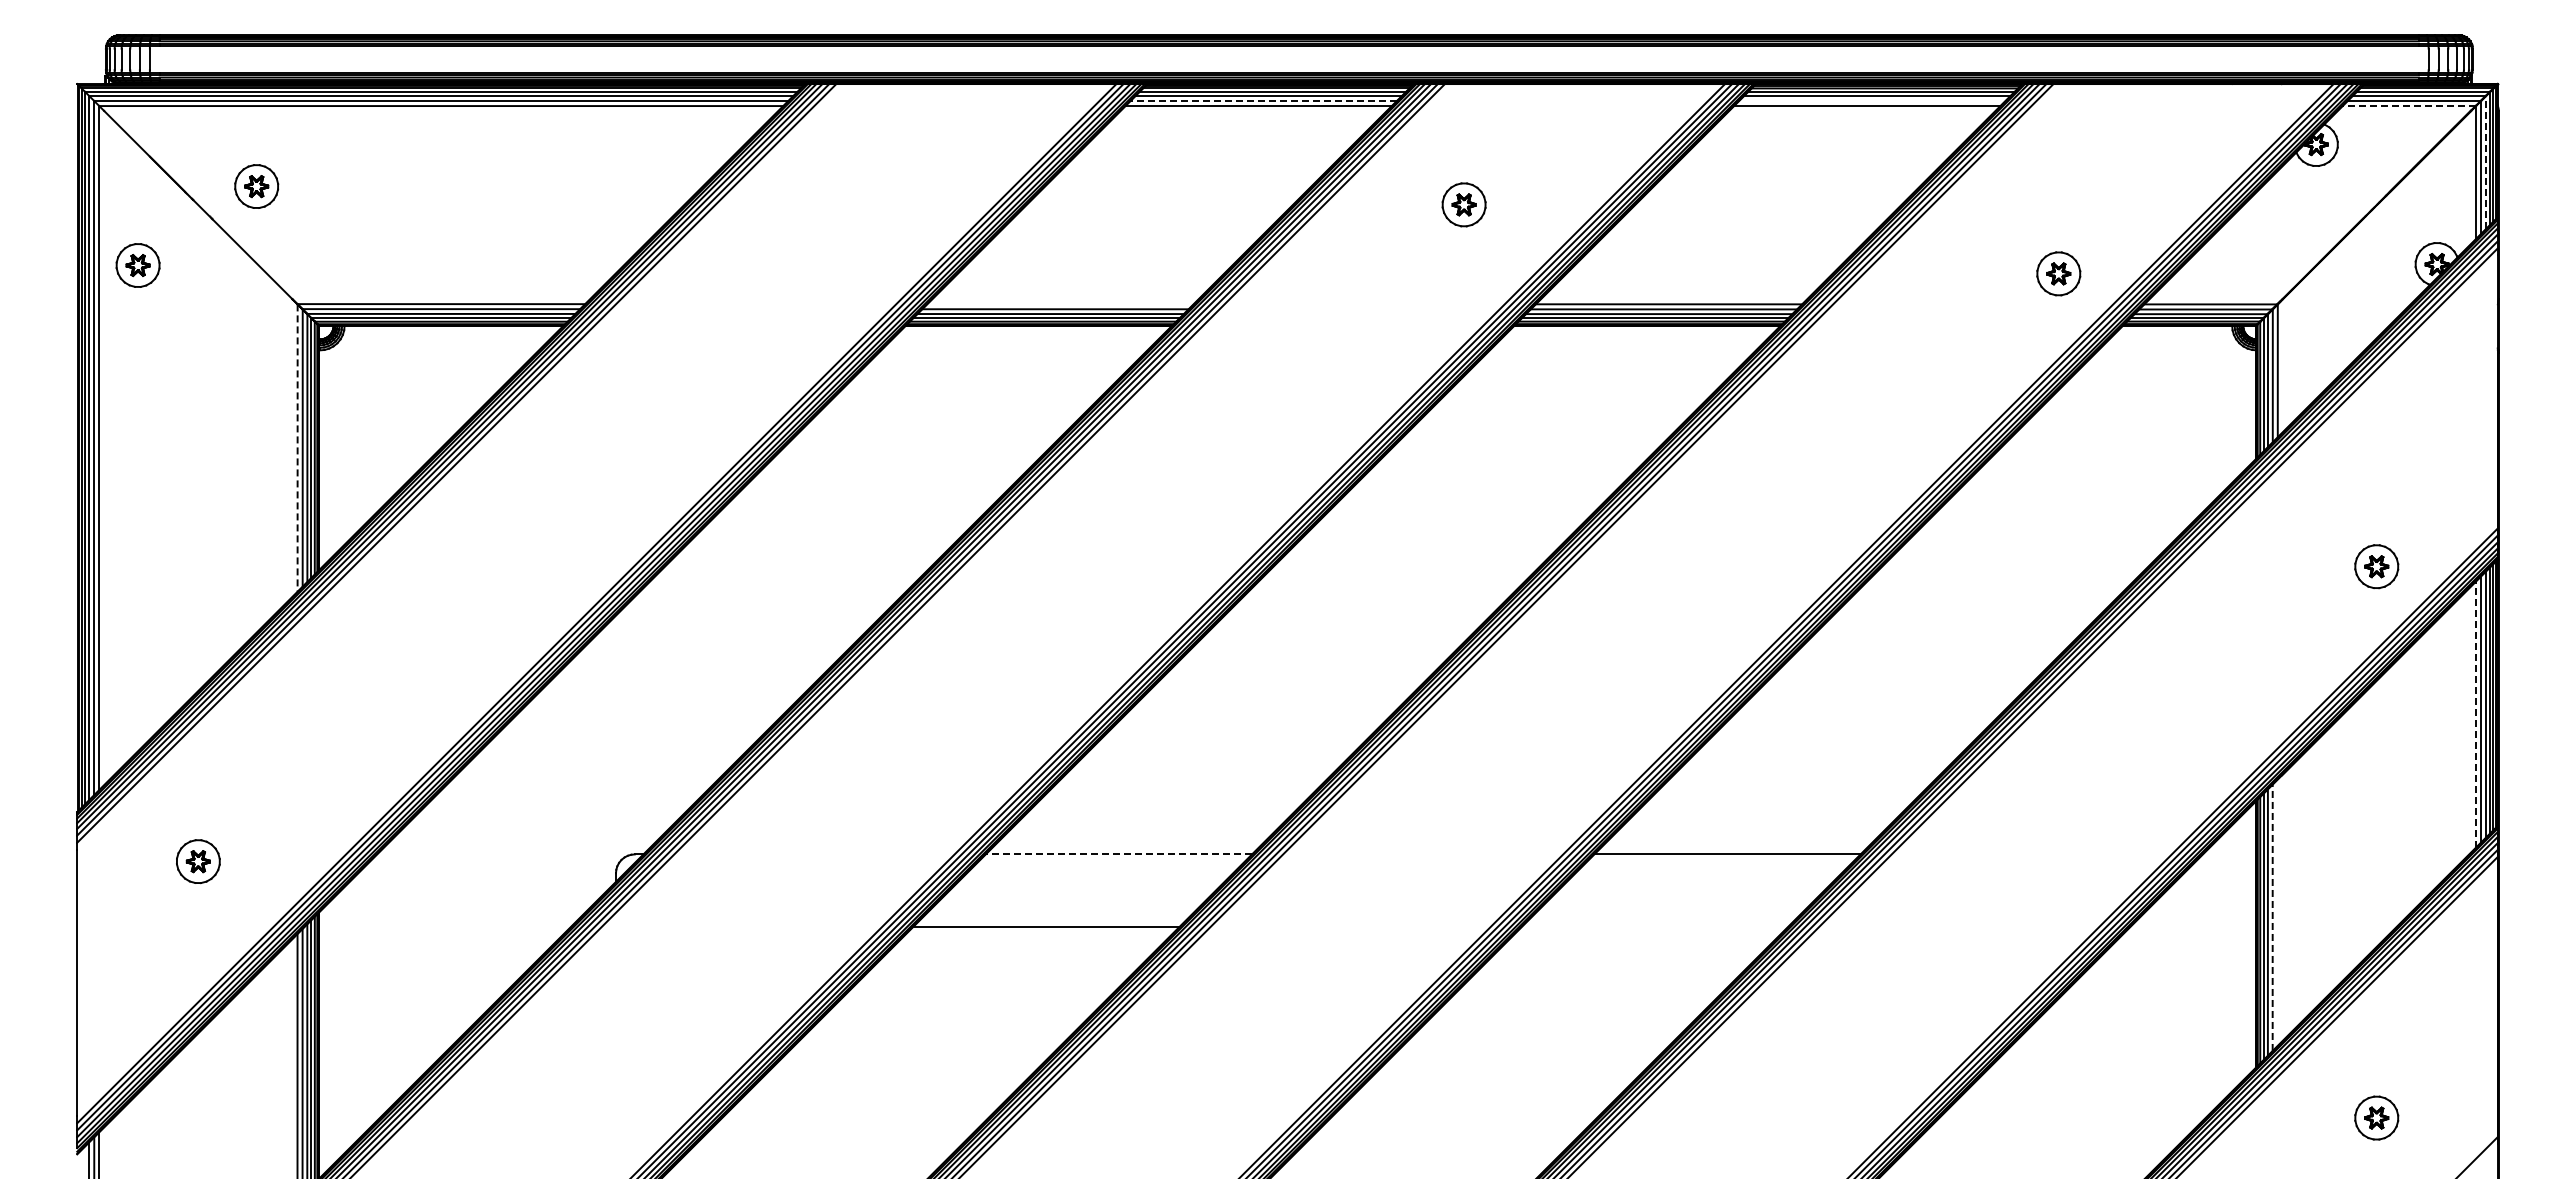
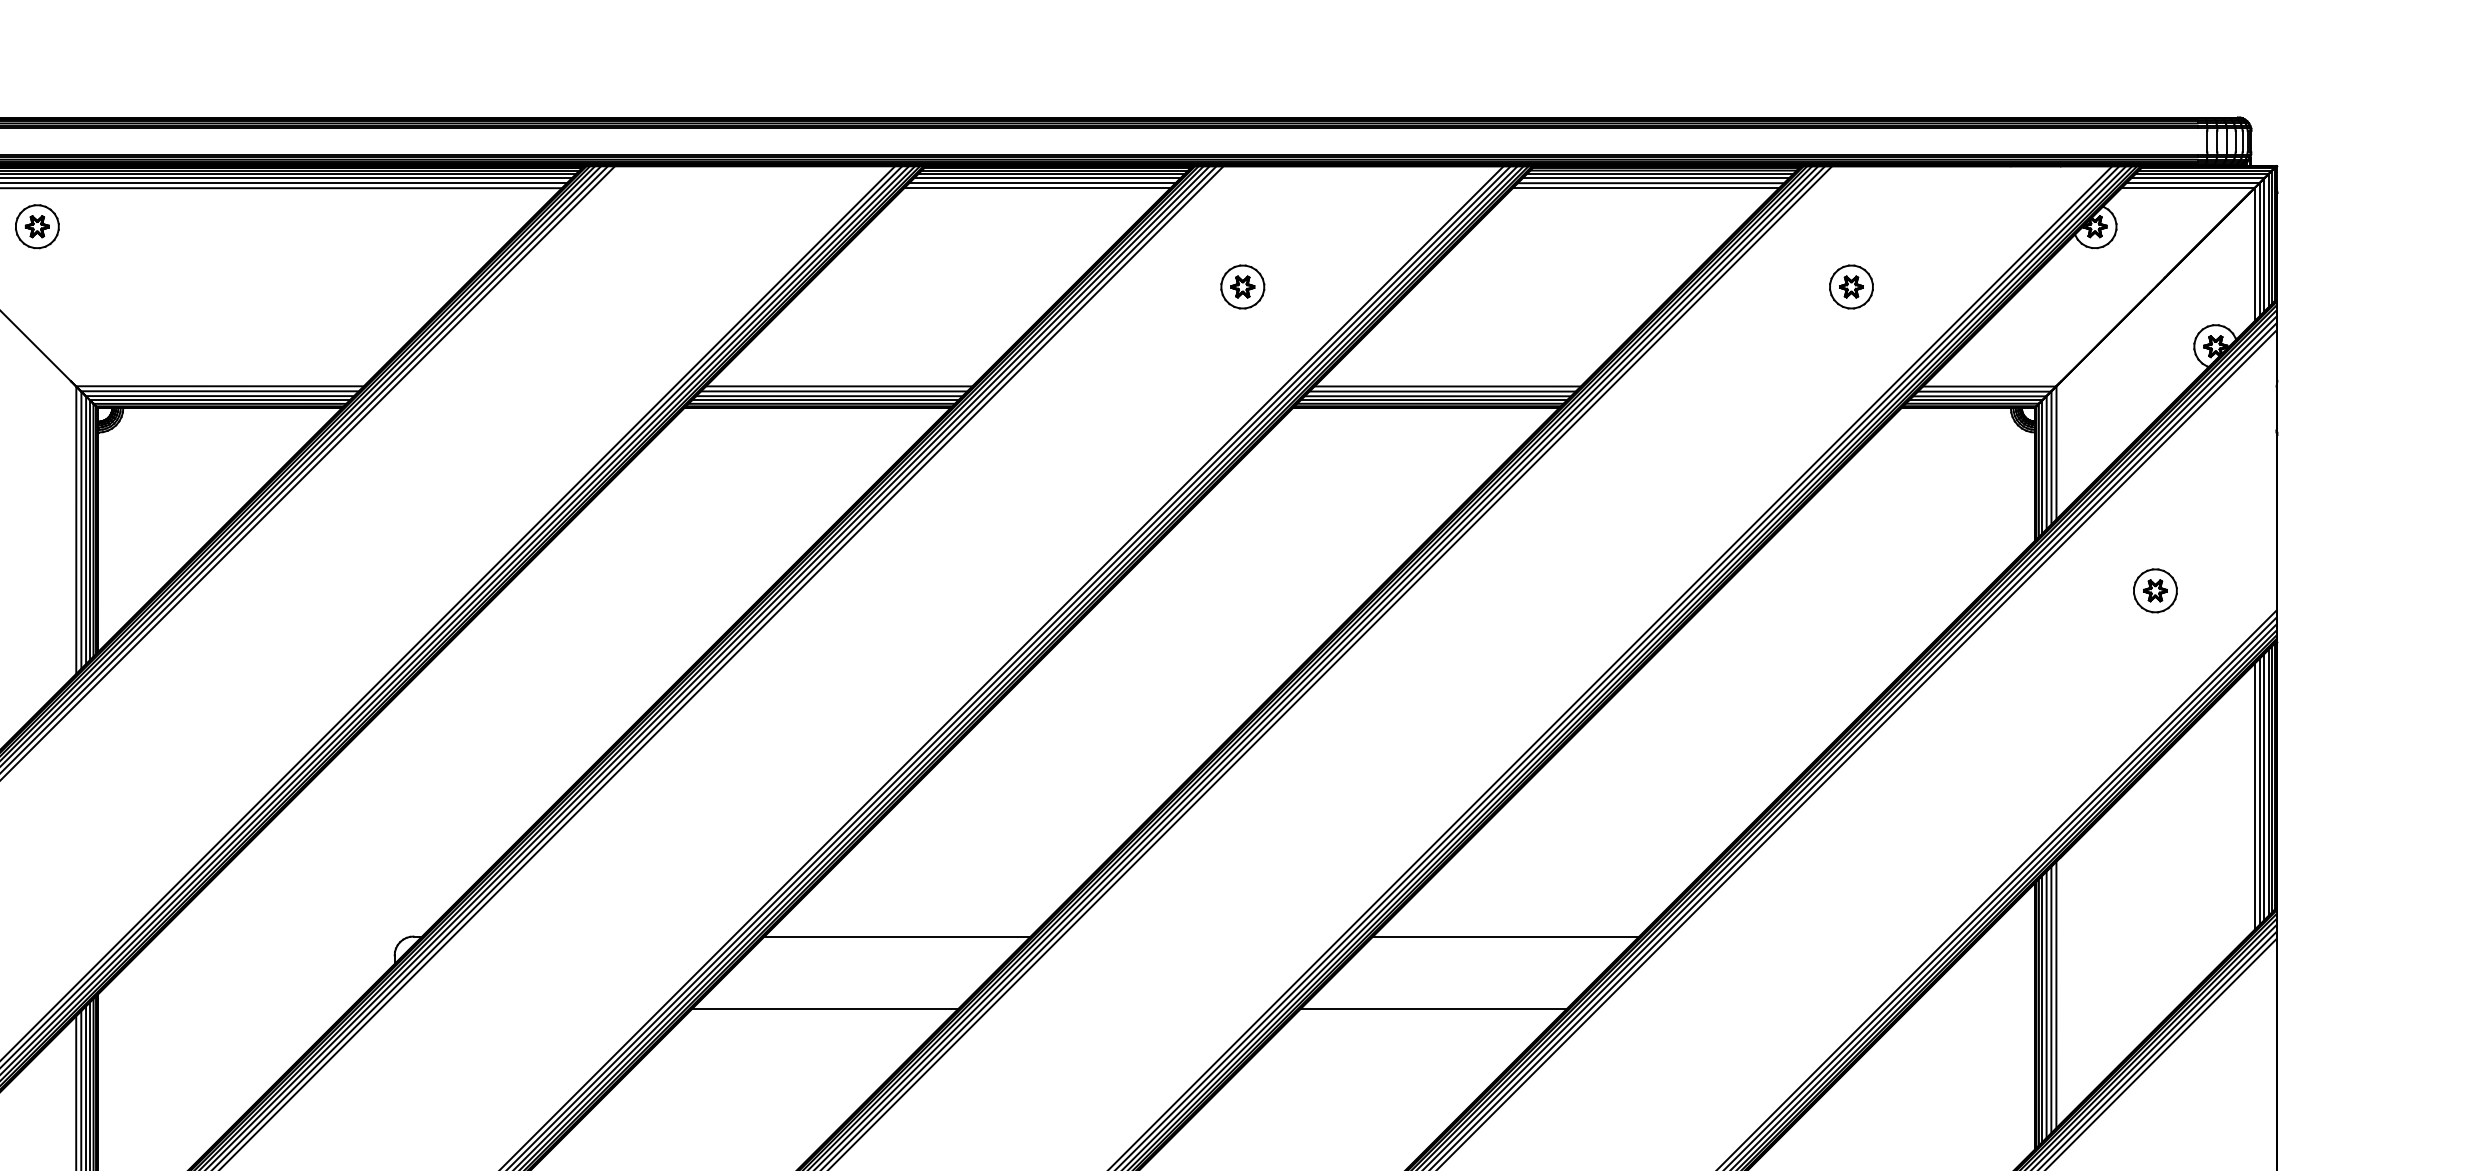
line: (1263, 101) -> (1042, 183), dashed -> solid
line: (1872, 101) -> (1651, 183), added
line: (2409, 106) -> (2188, 188), dashed -> solid
line: (2485, 162) -> (2264, 244), dashed -> solid
part: (256, 186) -> (37, 226), moved
part: (2058, 273) -> (1851, 286), moved
line: (1060, 304) -> (839, 386), added
line: (297, 448) -> (76, 530), dashed -> solid
part: (2376, 566) -> (2155, 590), moved
line: (2475, 714) -> (2254, 796), dashed -> solid
line: (1118, 854) -> (897, 936), dashed -> solid
line: (2277, 912) -> (2056, 994), added
line: (2272, 917) -> (2051, 999), dashed -> solid
line: (1654, 927) -> (1433, 1009), added

